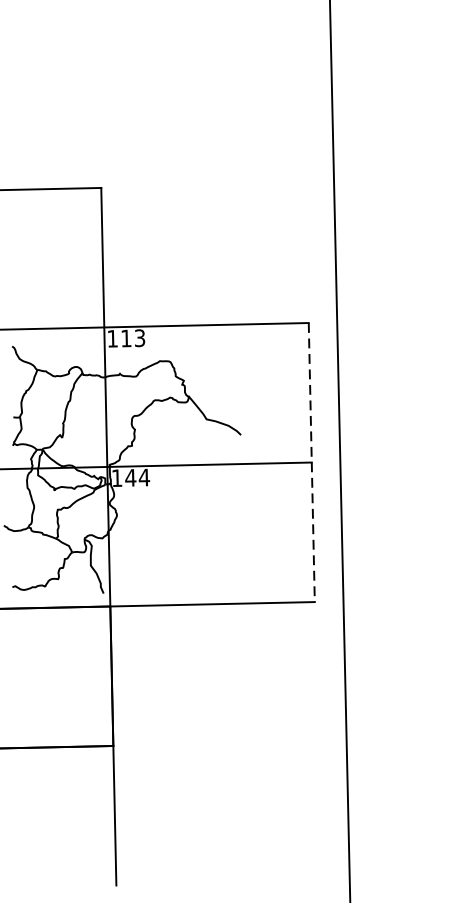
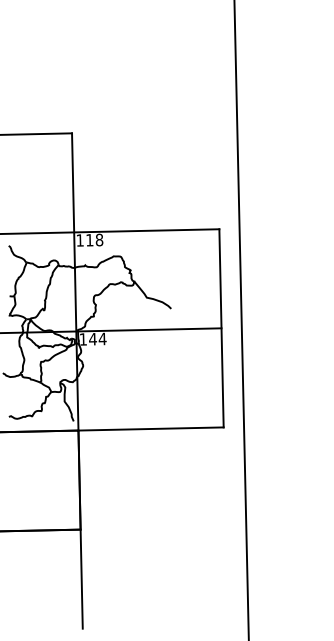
text: (139, 337) -> (99, 239), 113 -> 118
line: (311, 462) -> (221, 328), dashed -> solid

